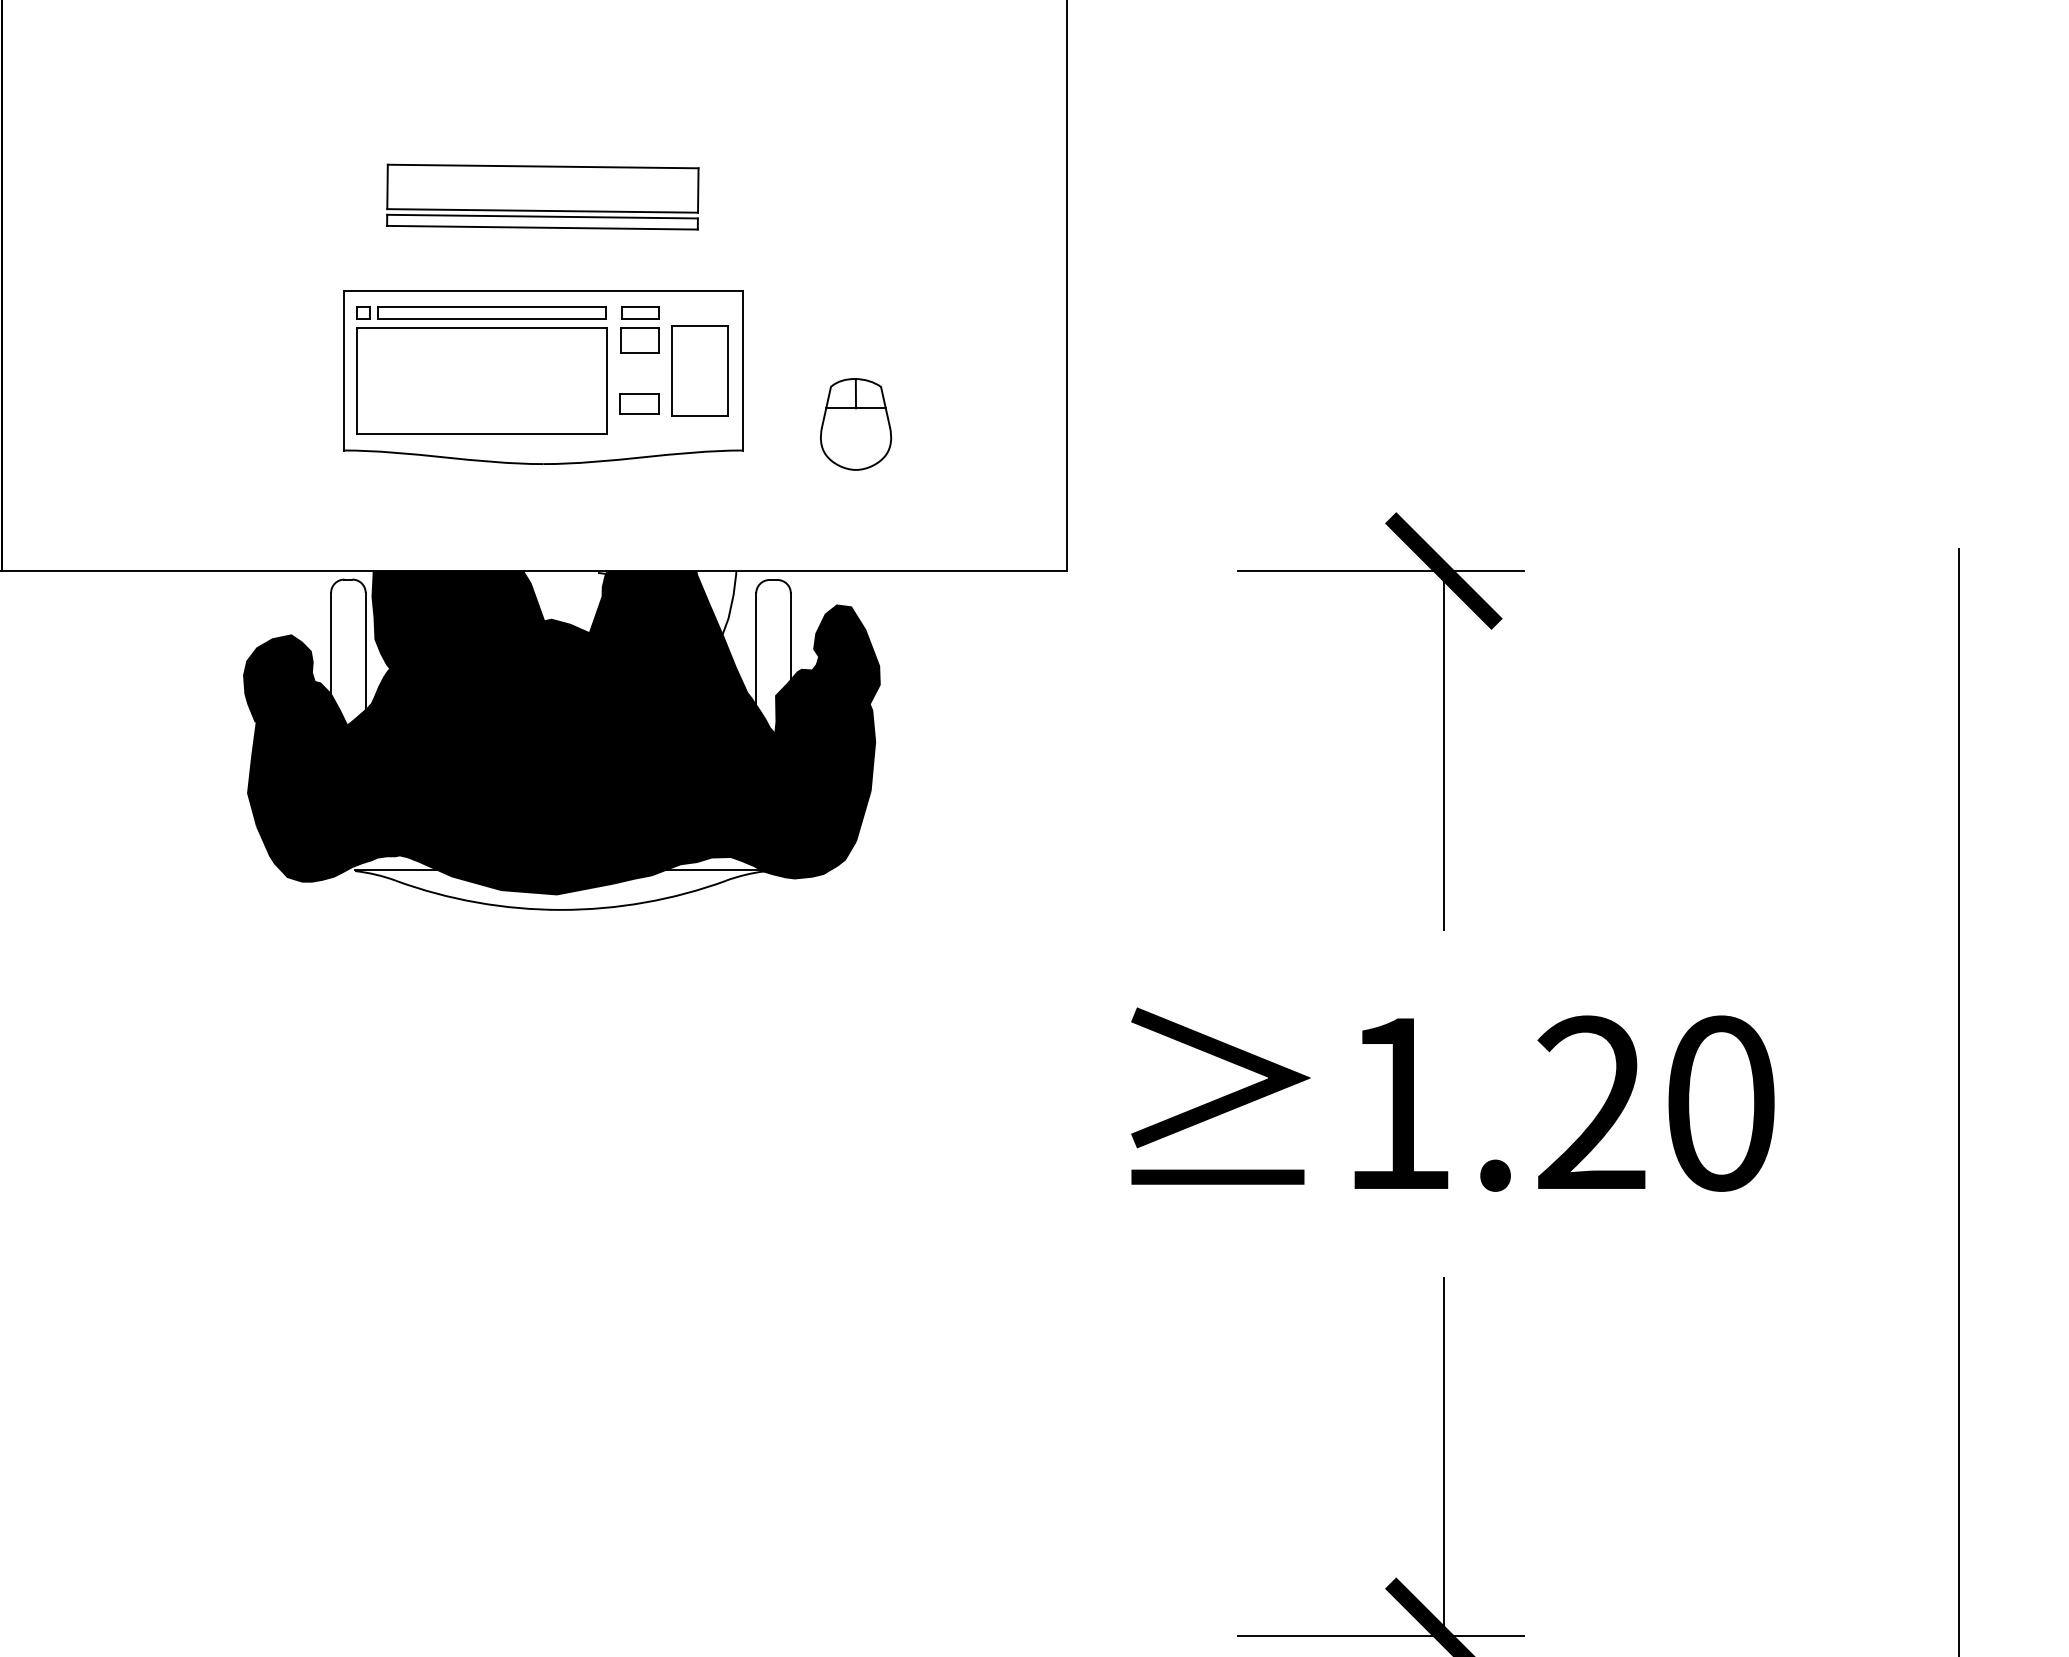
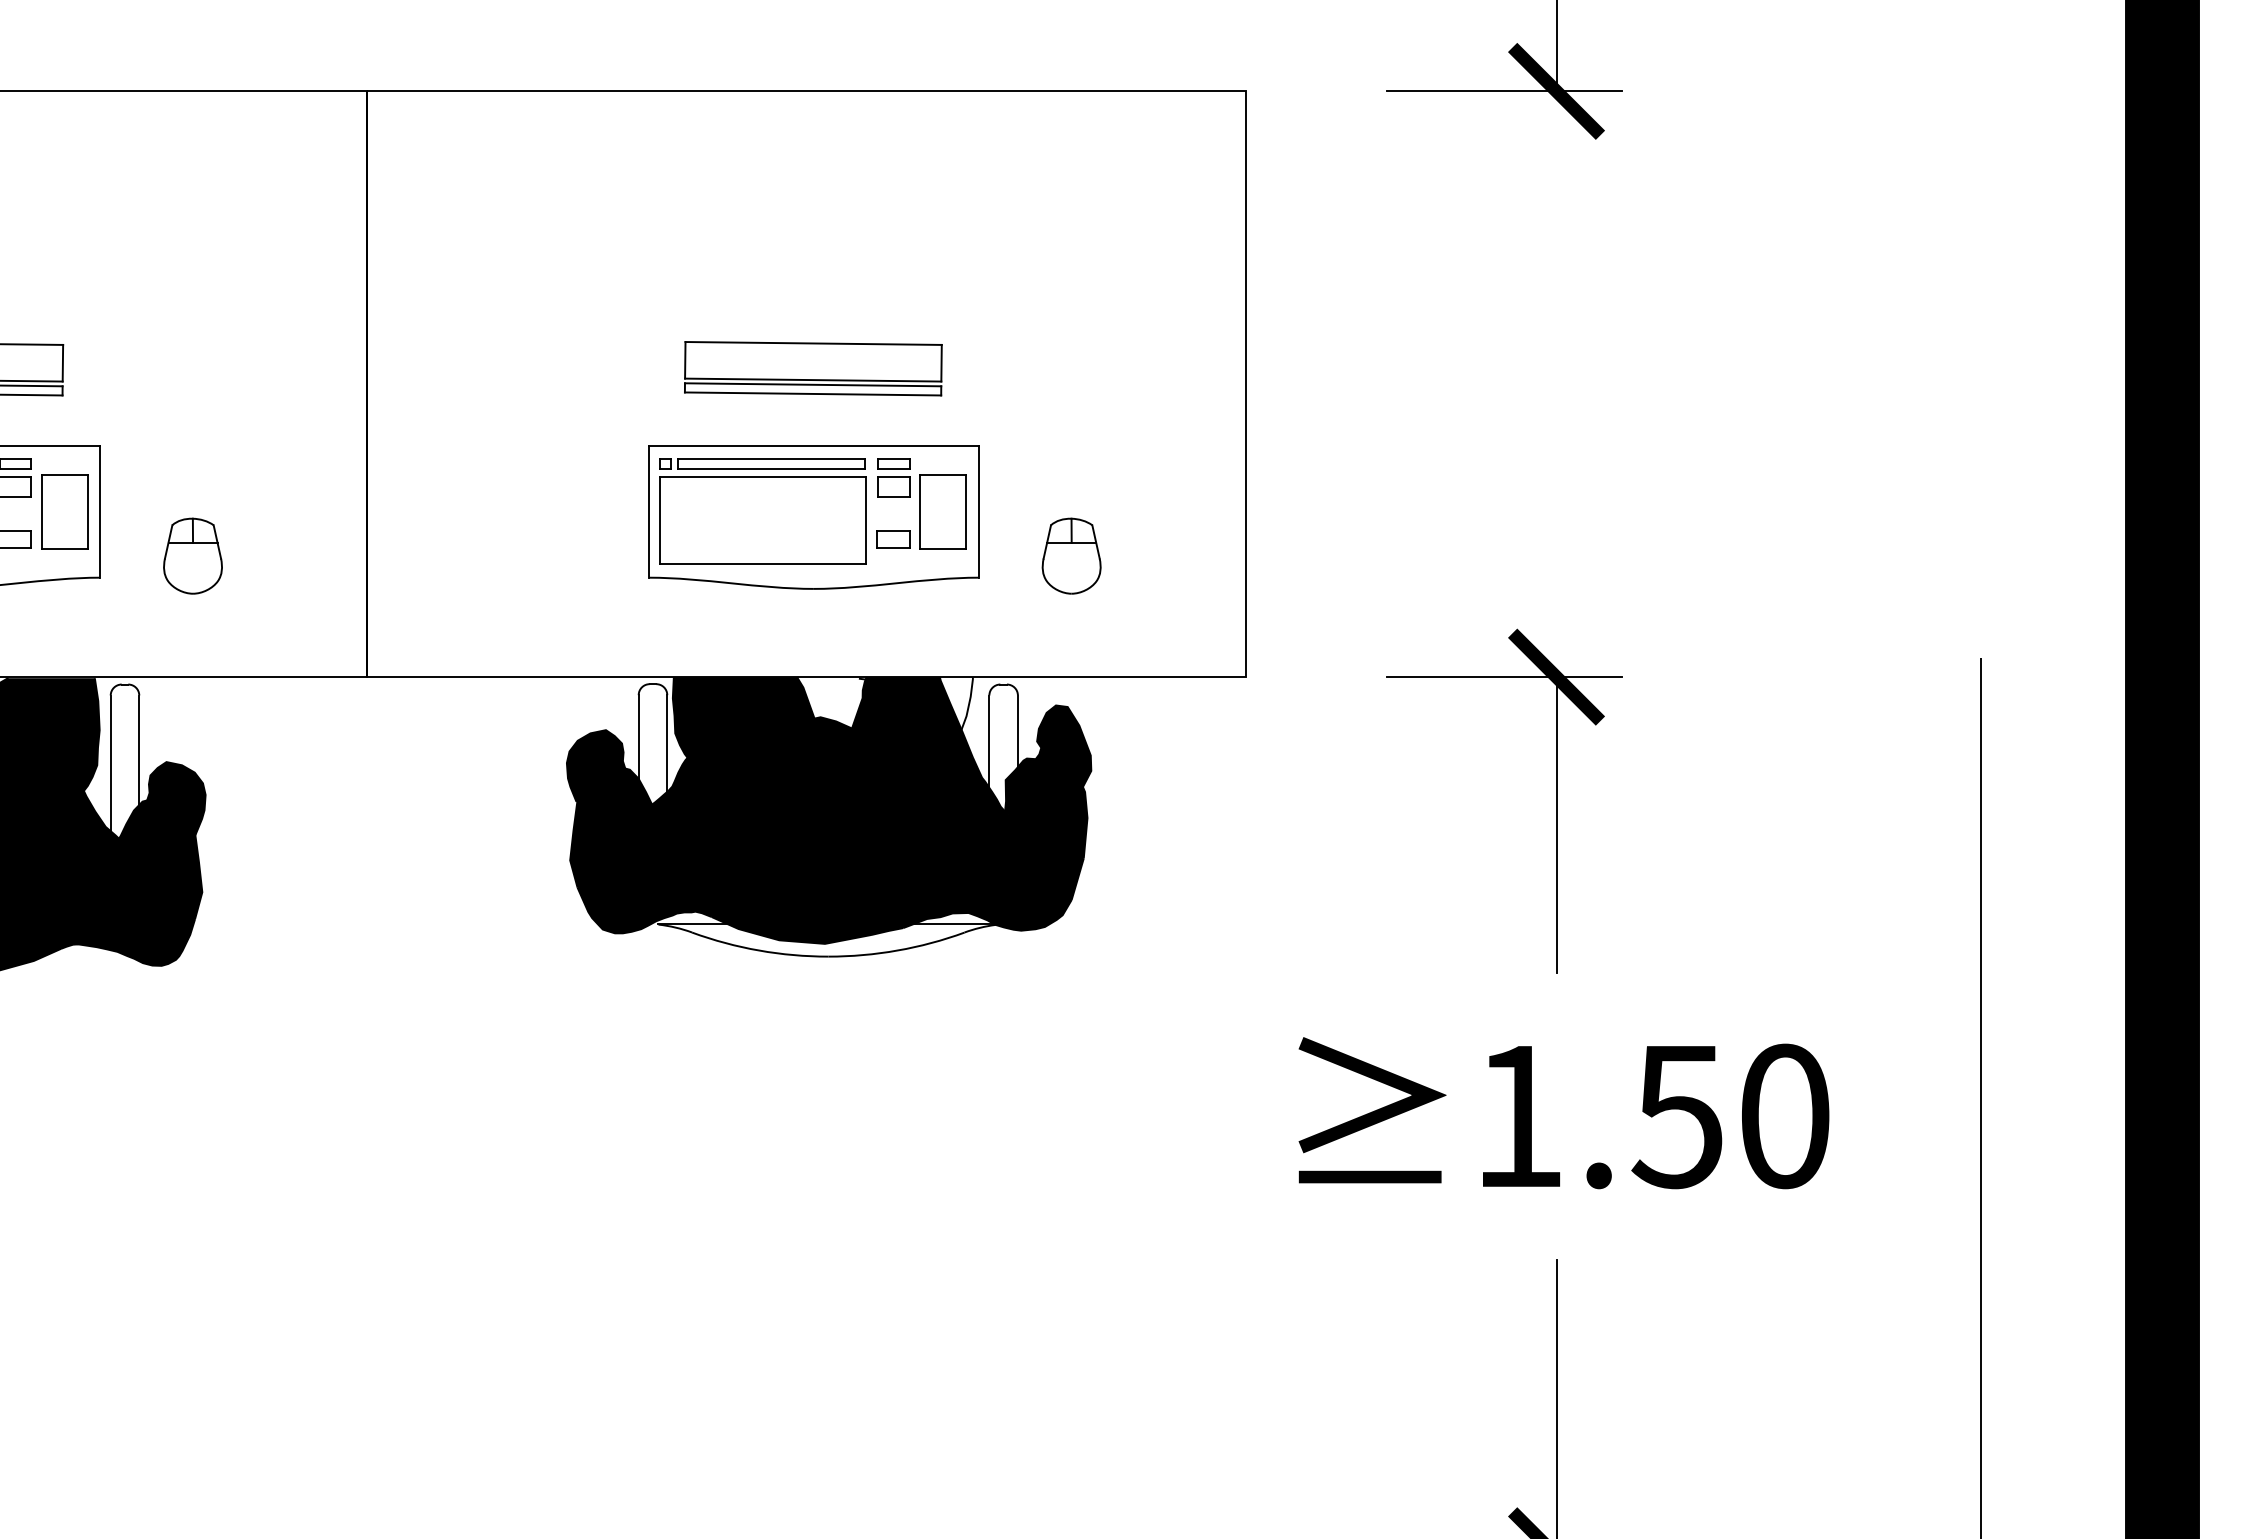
text: (1589, 1103) -> (1676, 1116), 1.20 -> 1.50

